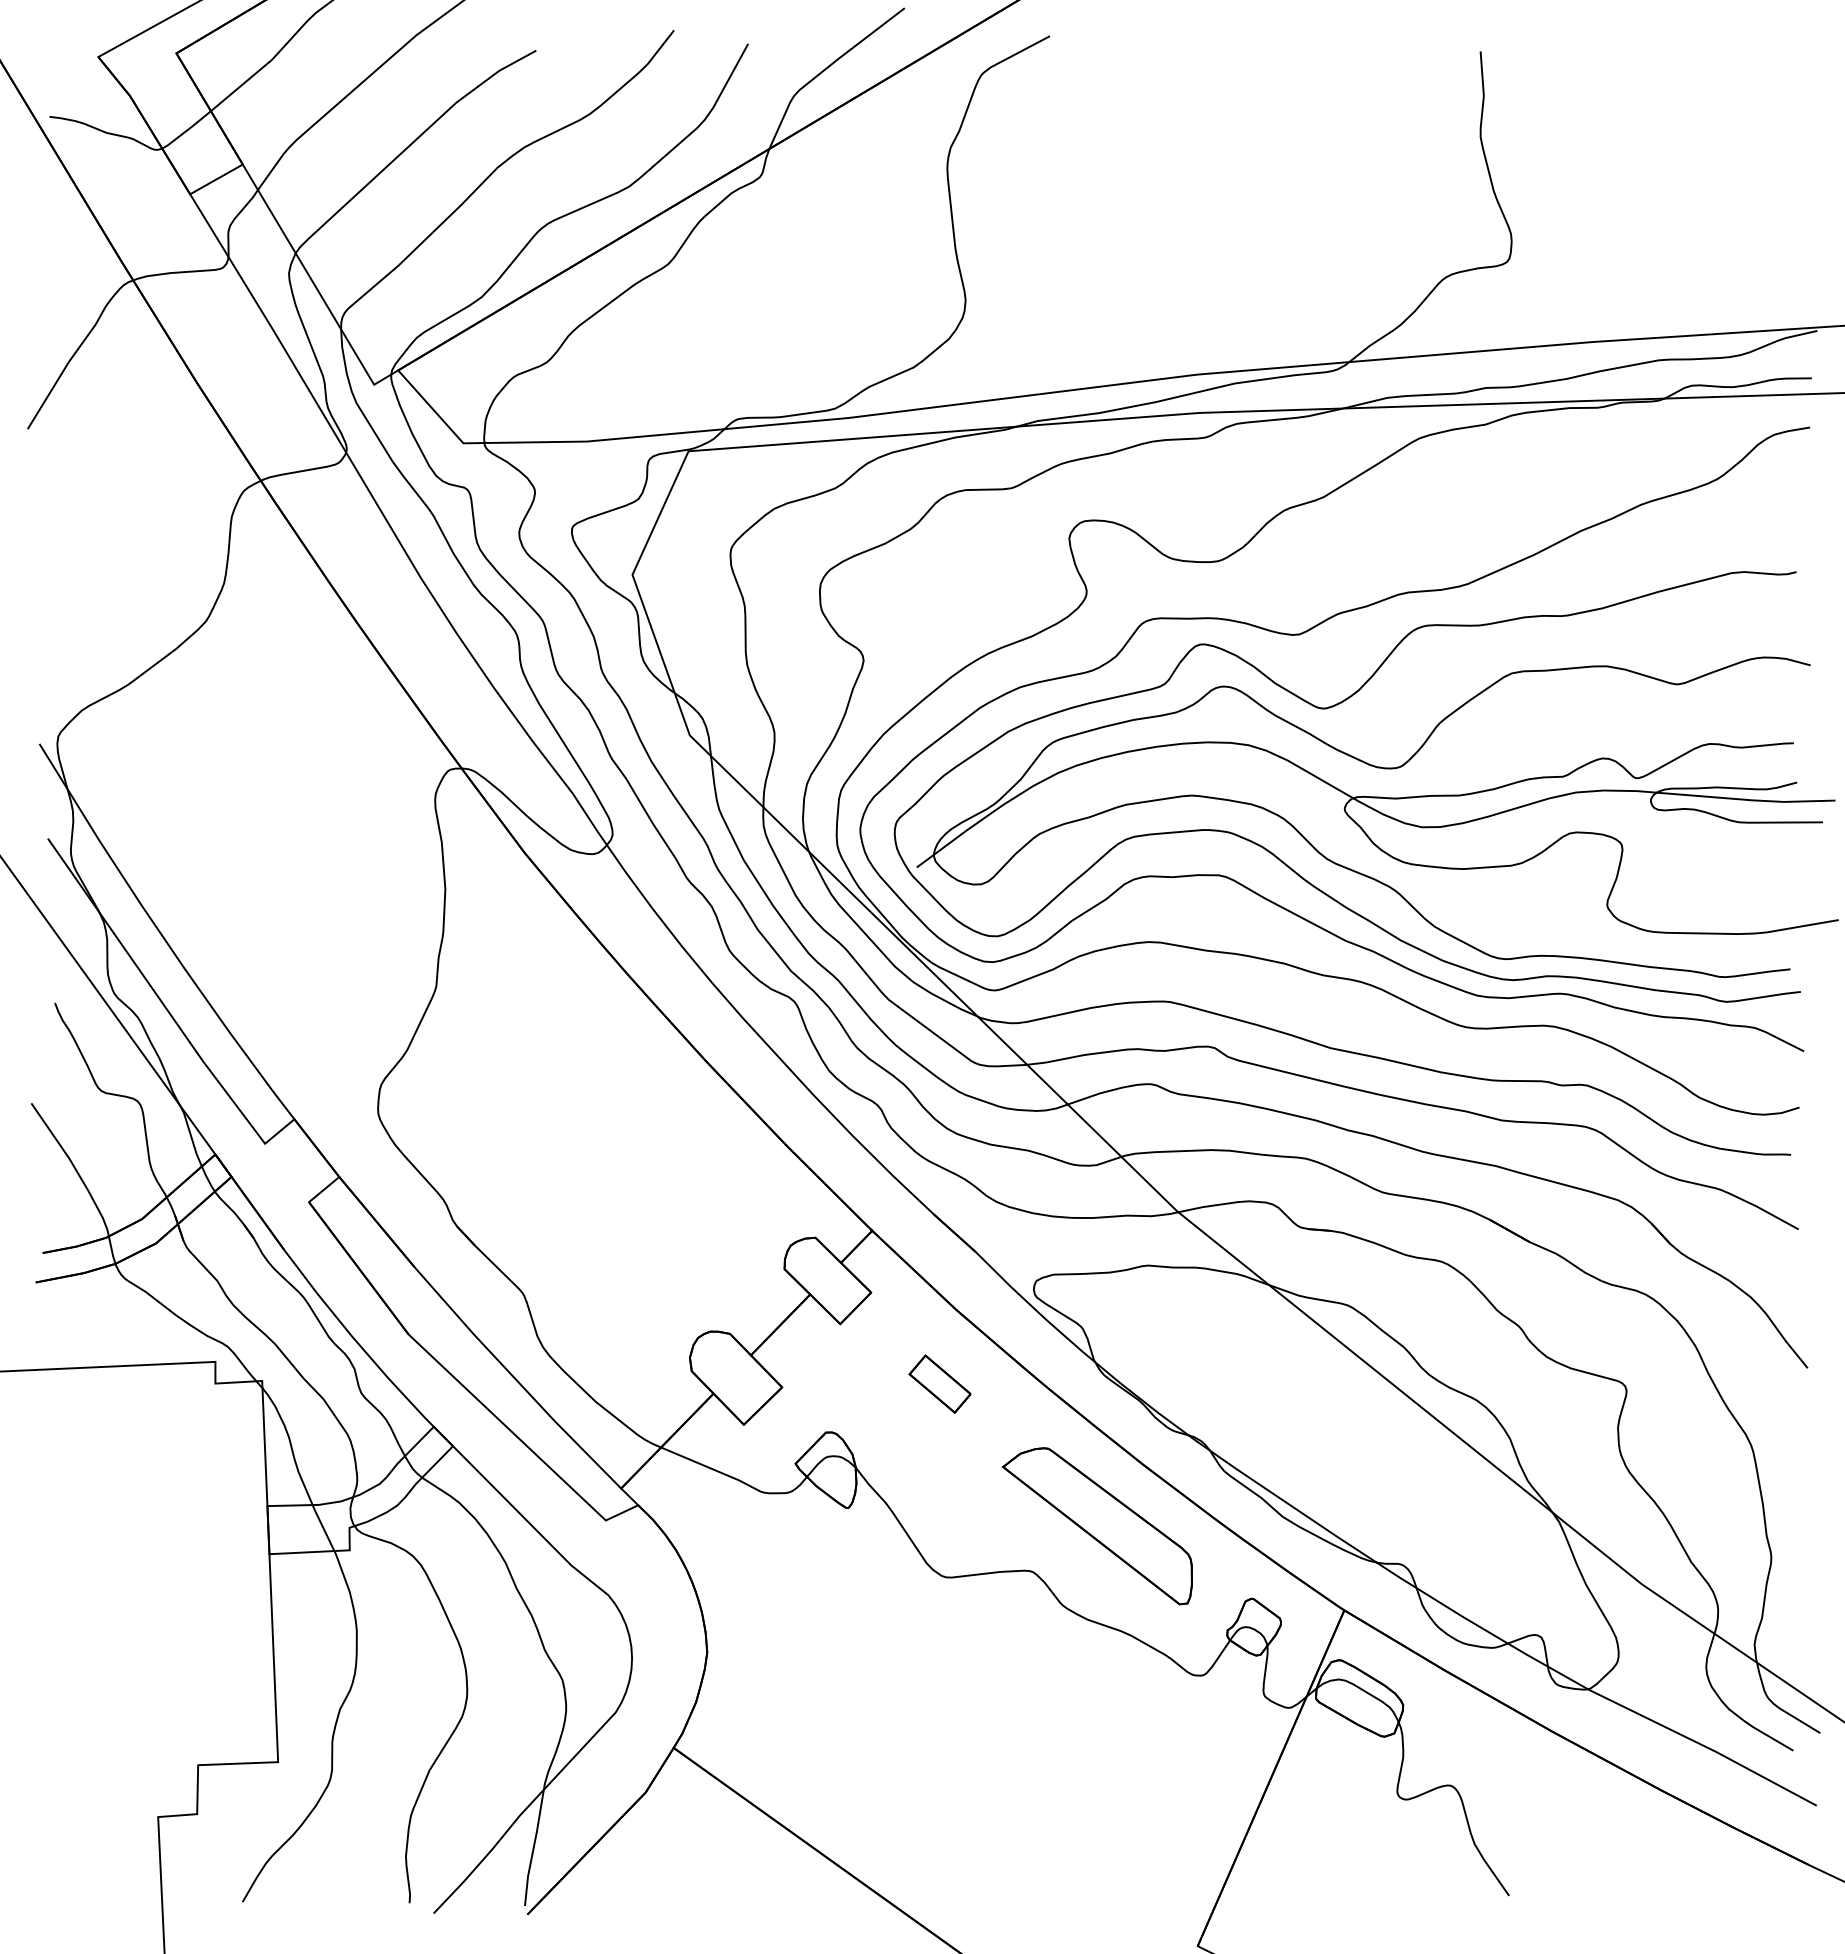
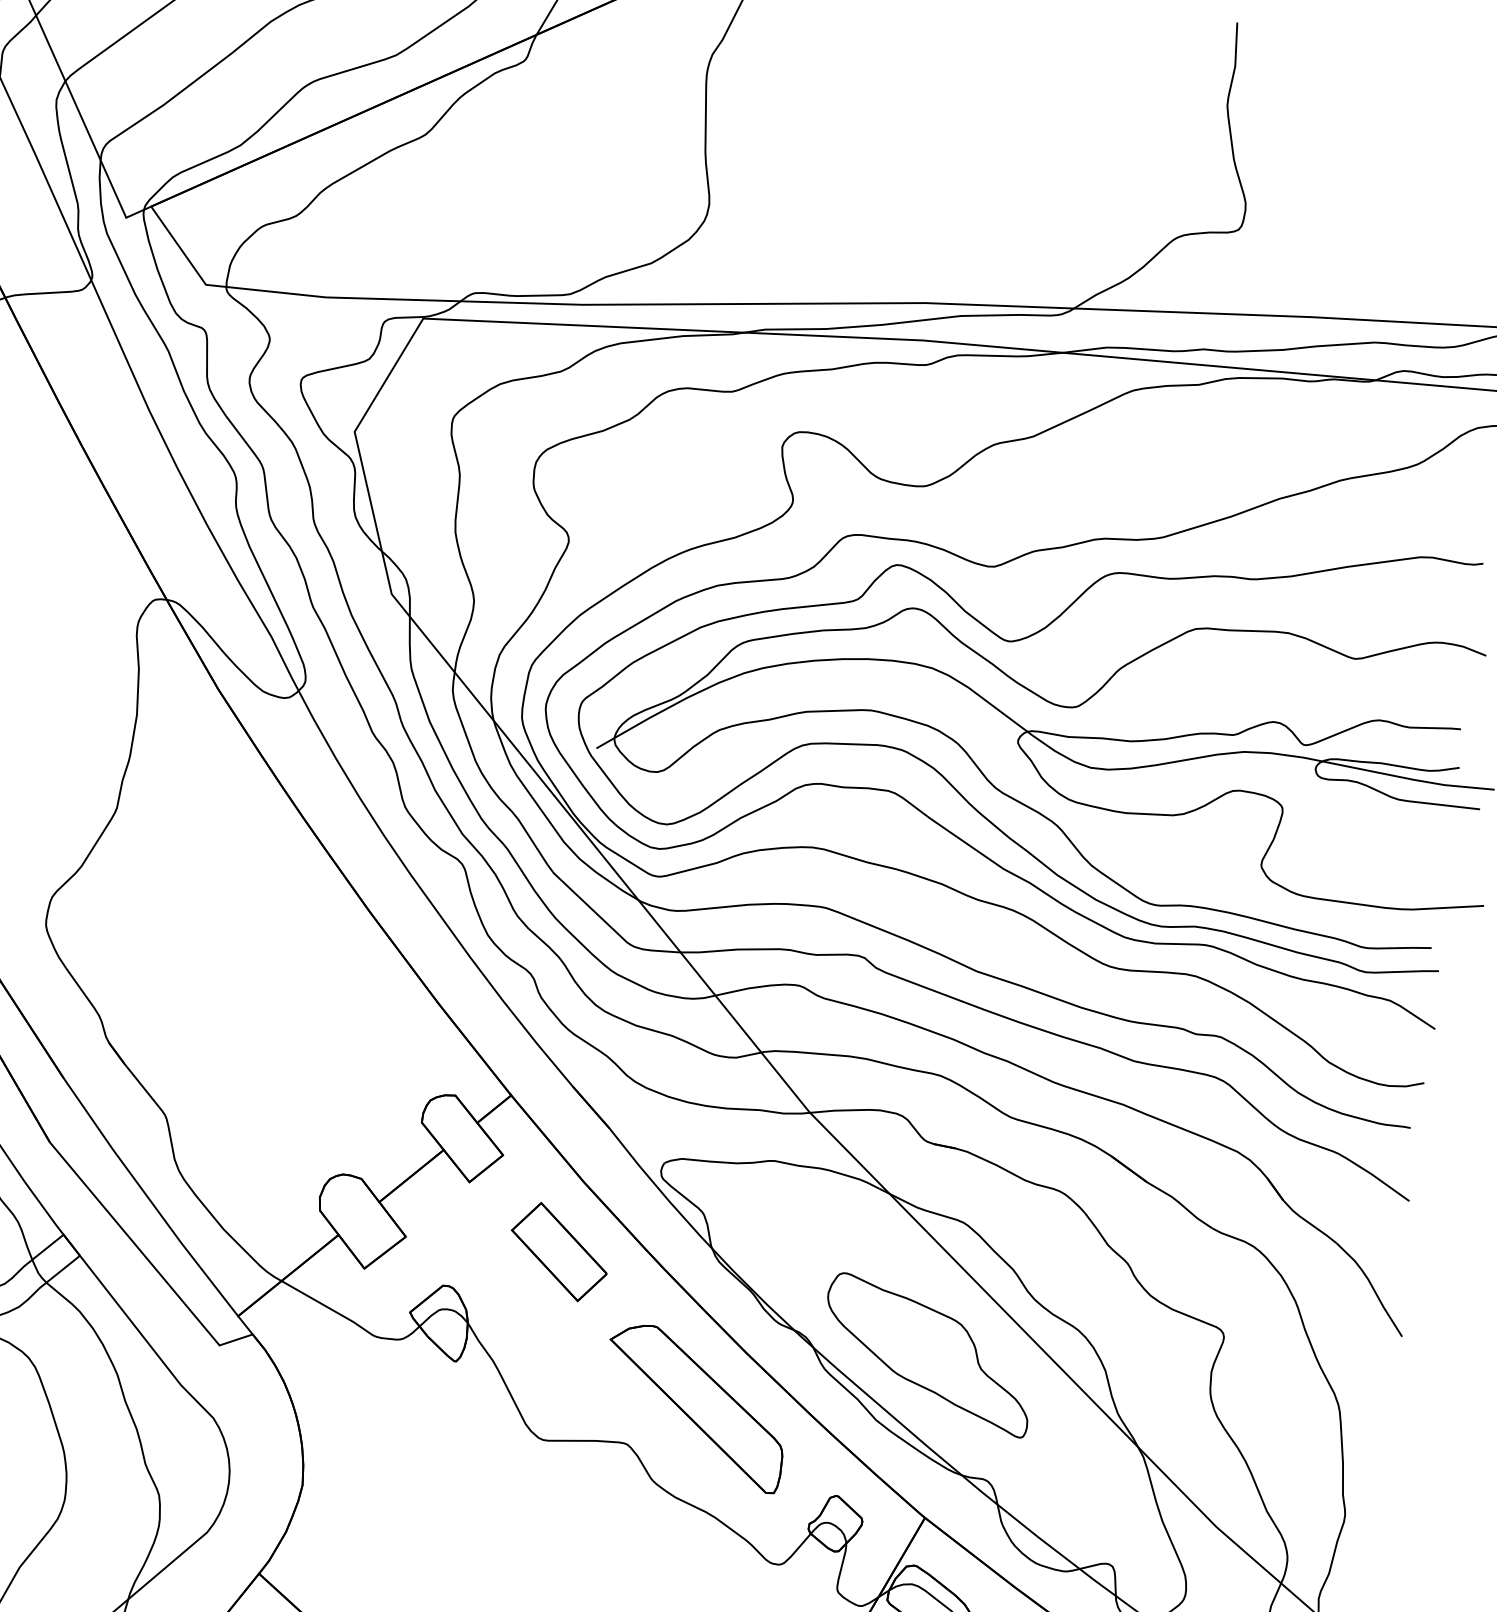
part: (939, 1383) -> (558, 1251), size x1.67
part: (1327, 1444) -> (927, 1355), added

